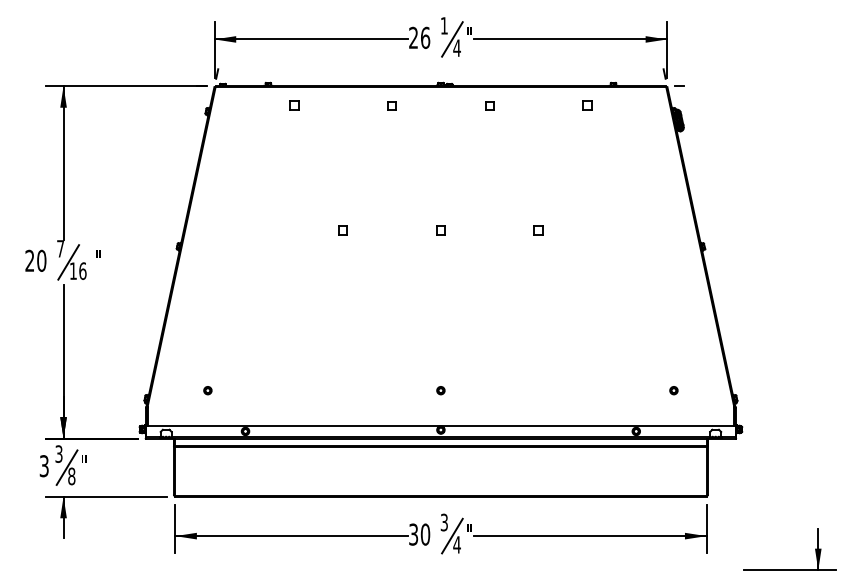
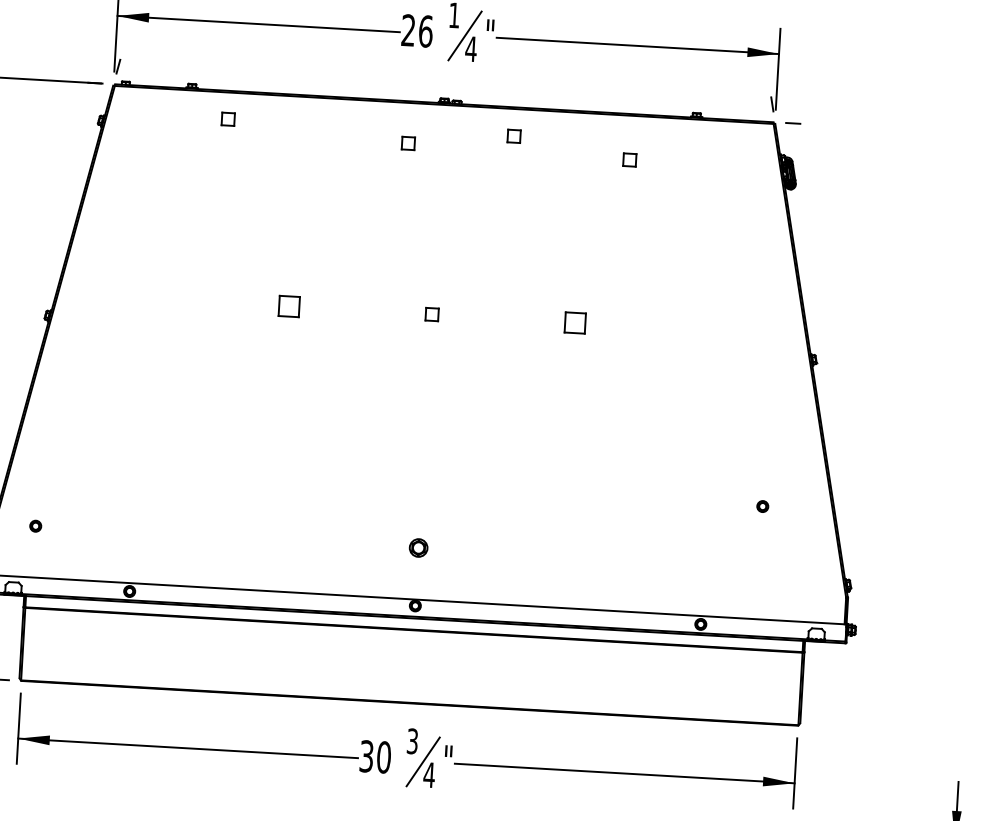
part: (391, 105) -> (407, 142), moved
part: (587, 105) -> (629, 159), moved
part: (342, 230) -> (288, 305), size x1.6
part: (538, 230) -> (574, 322), size x1.6
part: (207, 390) -> (35, 525), moved
part: (440, 390) -> (418, 548), size x1.6
part: (673, 390) -> (762, 506), moved

